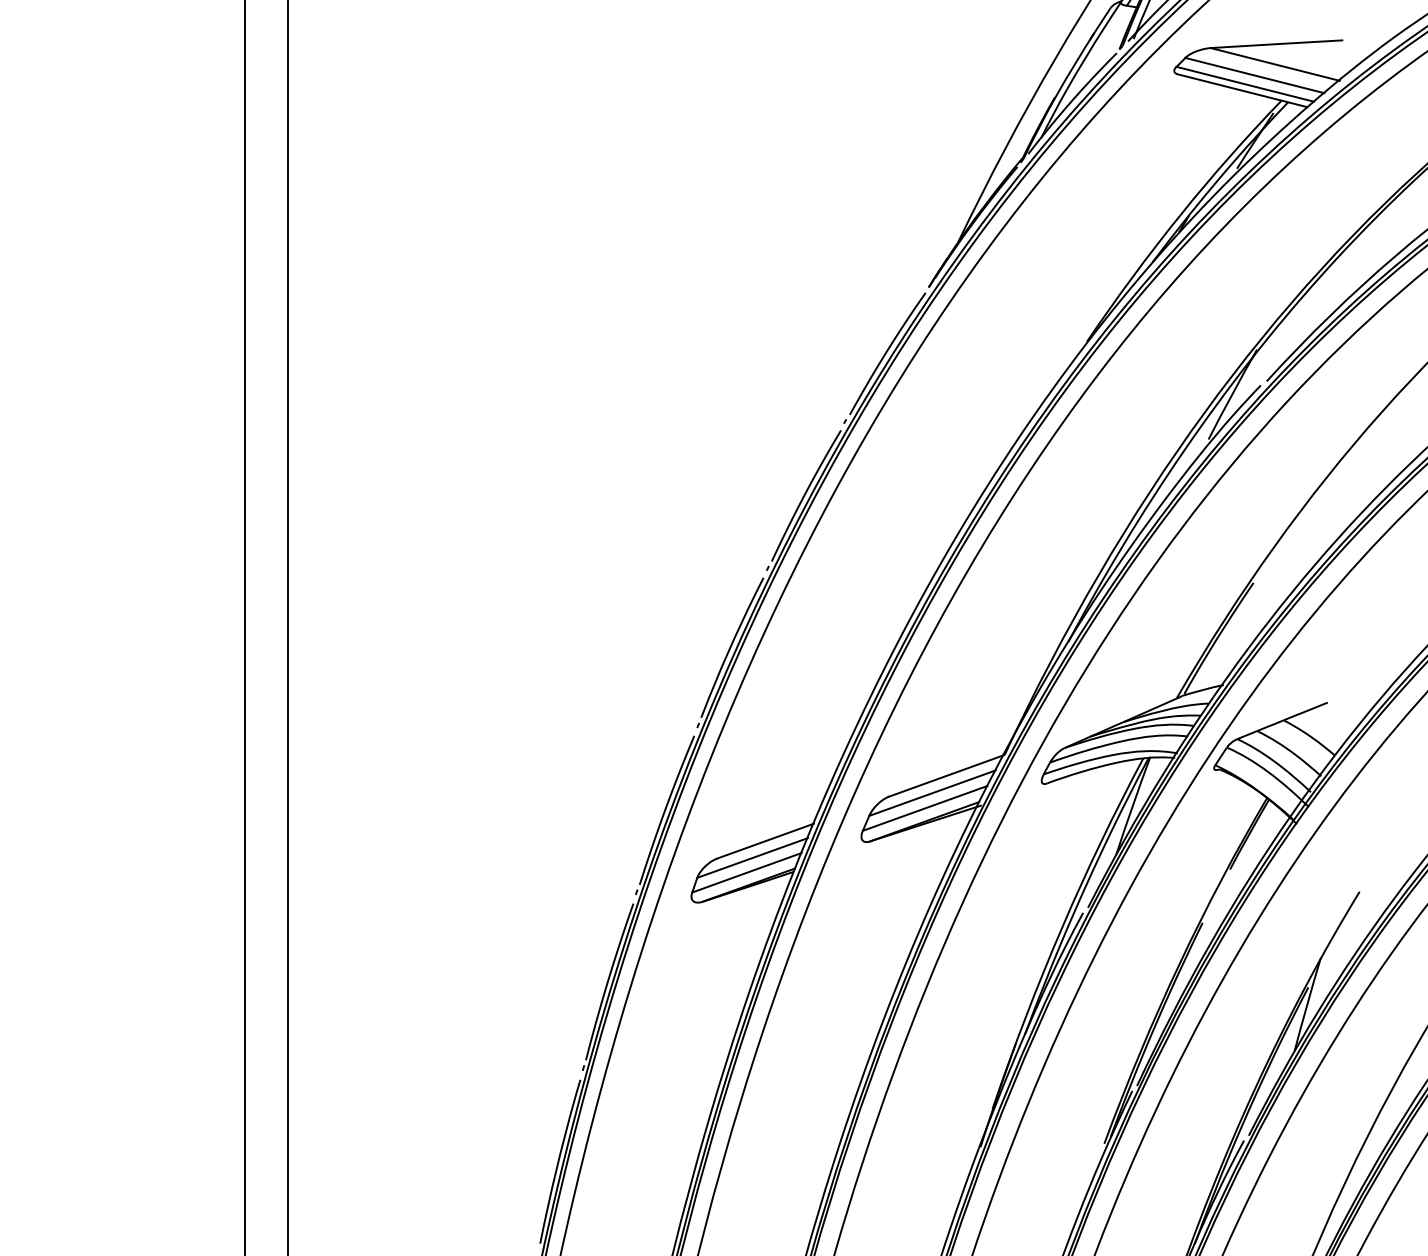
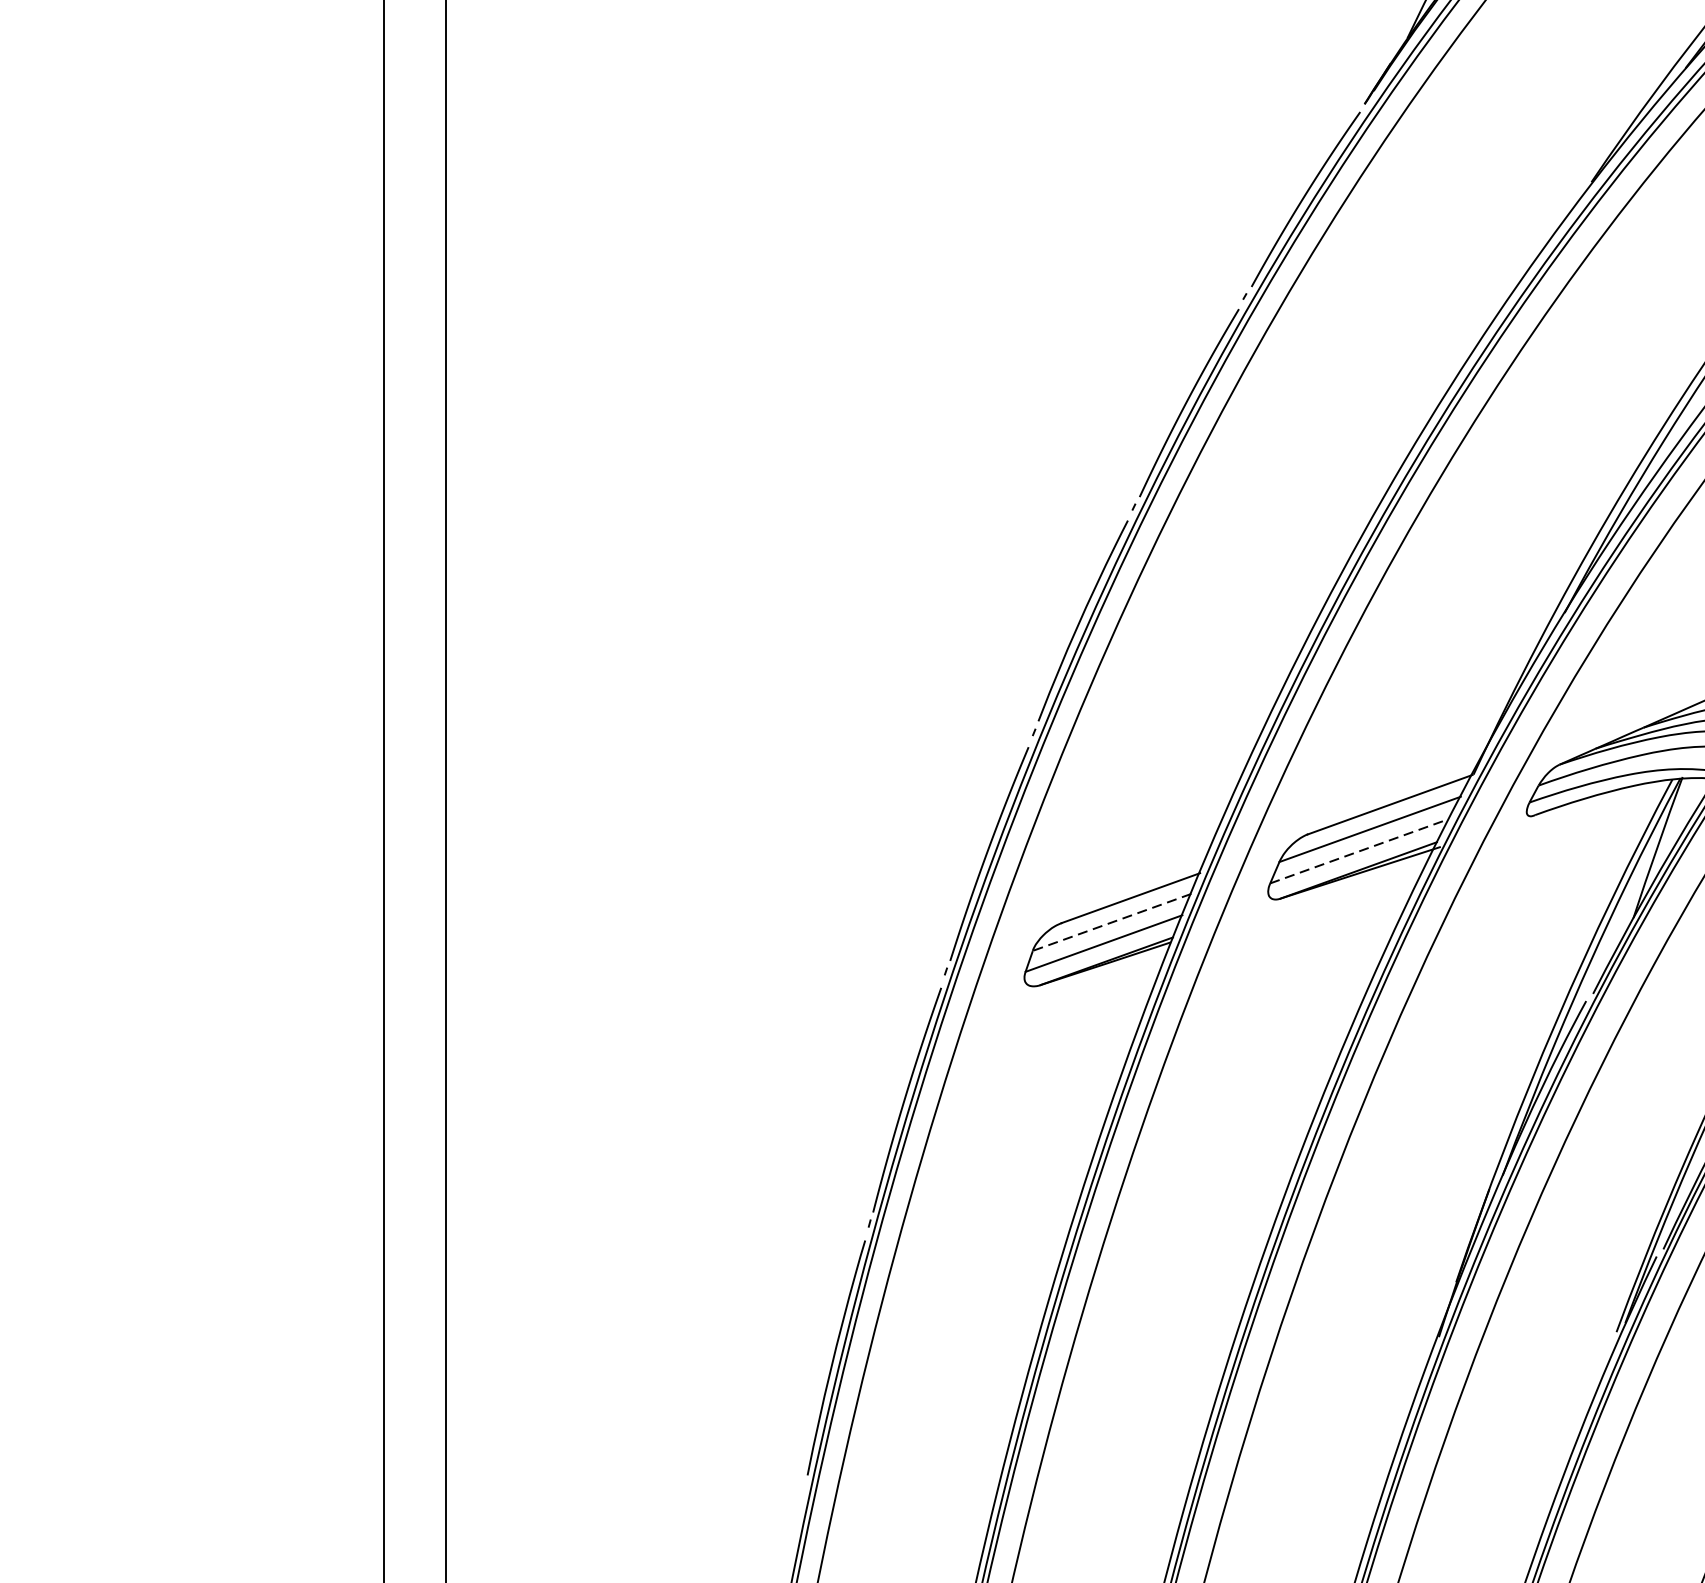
line: (925, 808) -> (1360, 851), solid -> dashed
line: (752, 858) -> (1111, 923), solid -> dashed

